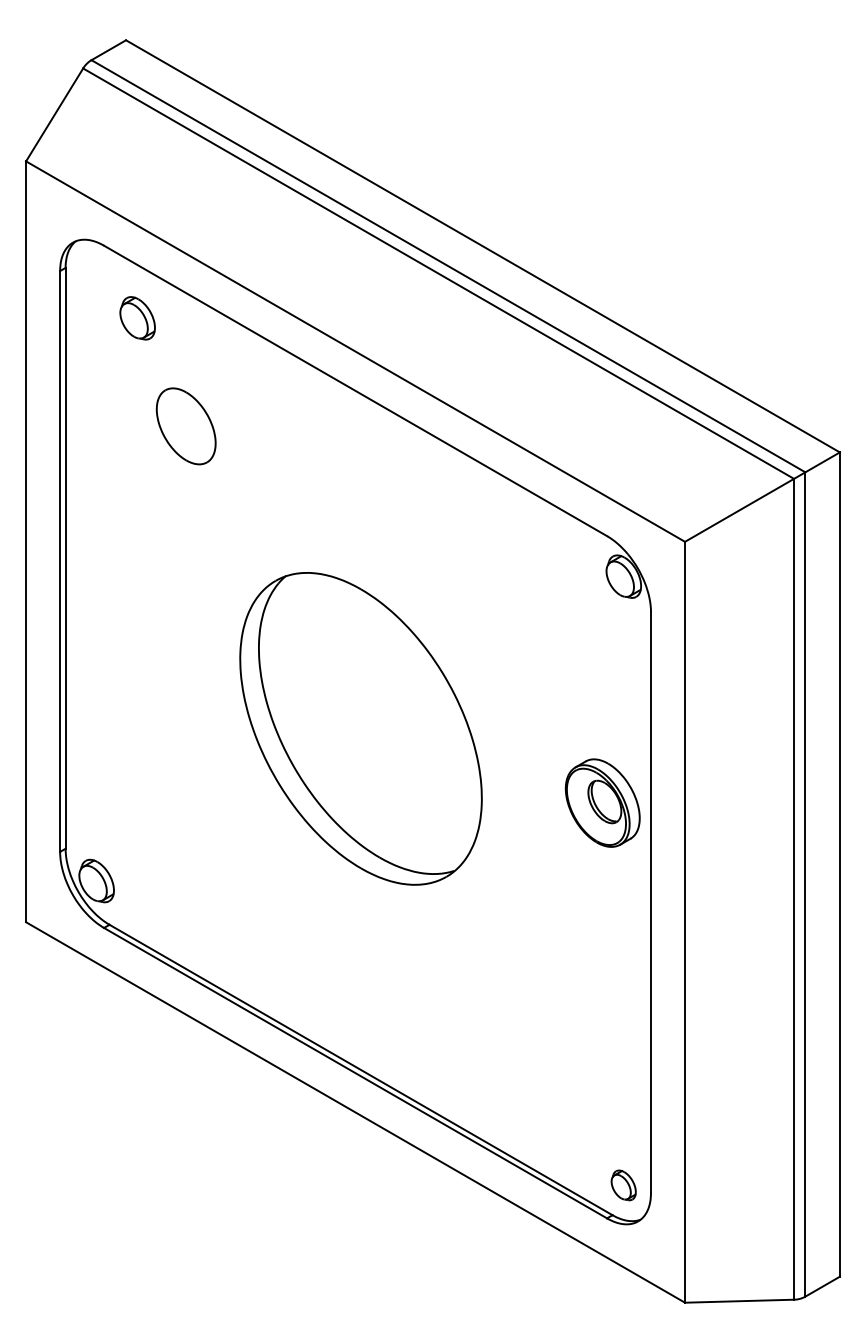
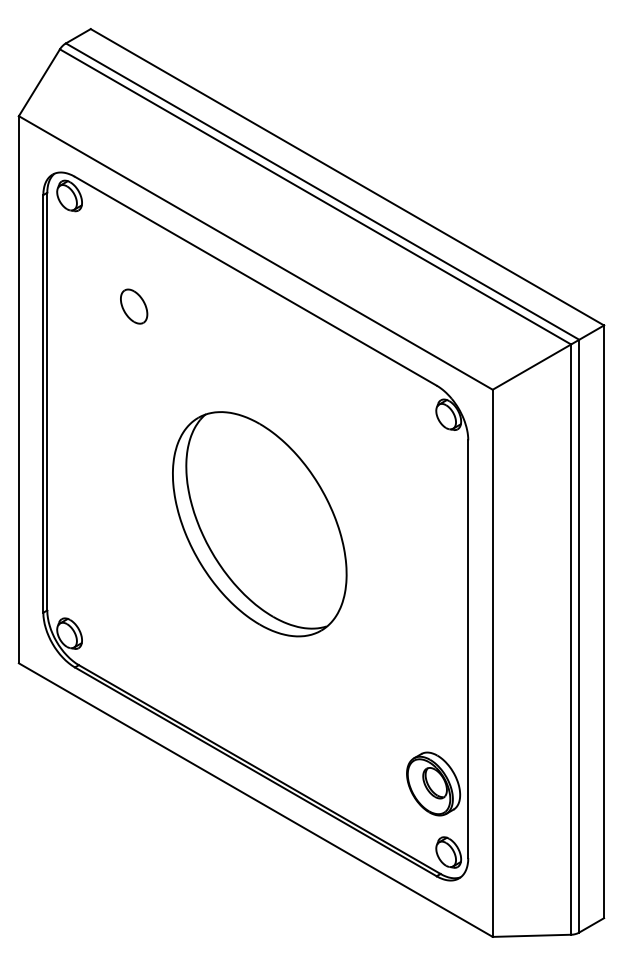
part: (137, 318) -> (69, 196), moved
part: (186, 425) -> (134, 306), size x0.62
part: (602, 802) -> (433, 783), moved
part: (623, 1185) -> (448, 852), size x1.43

